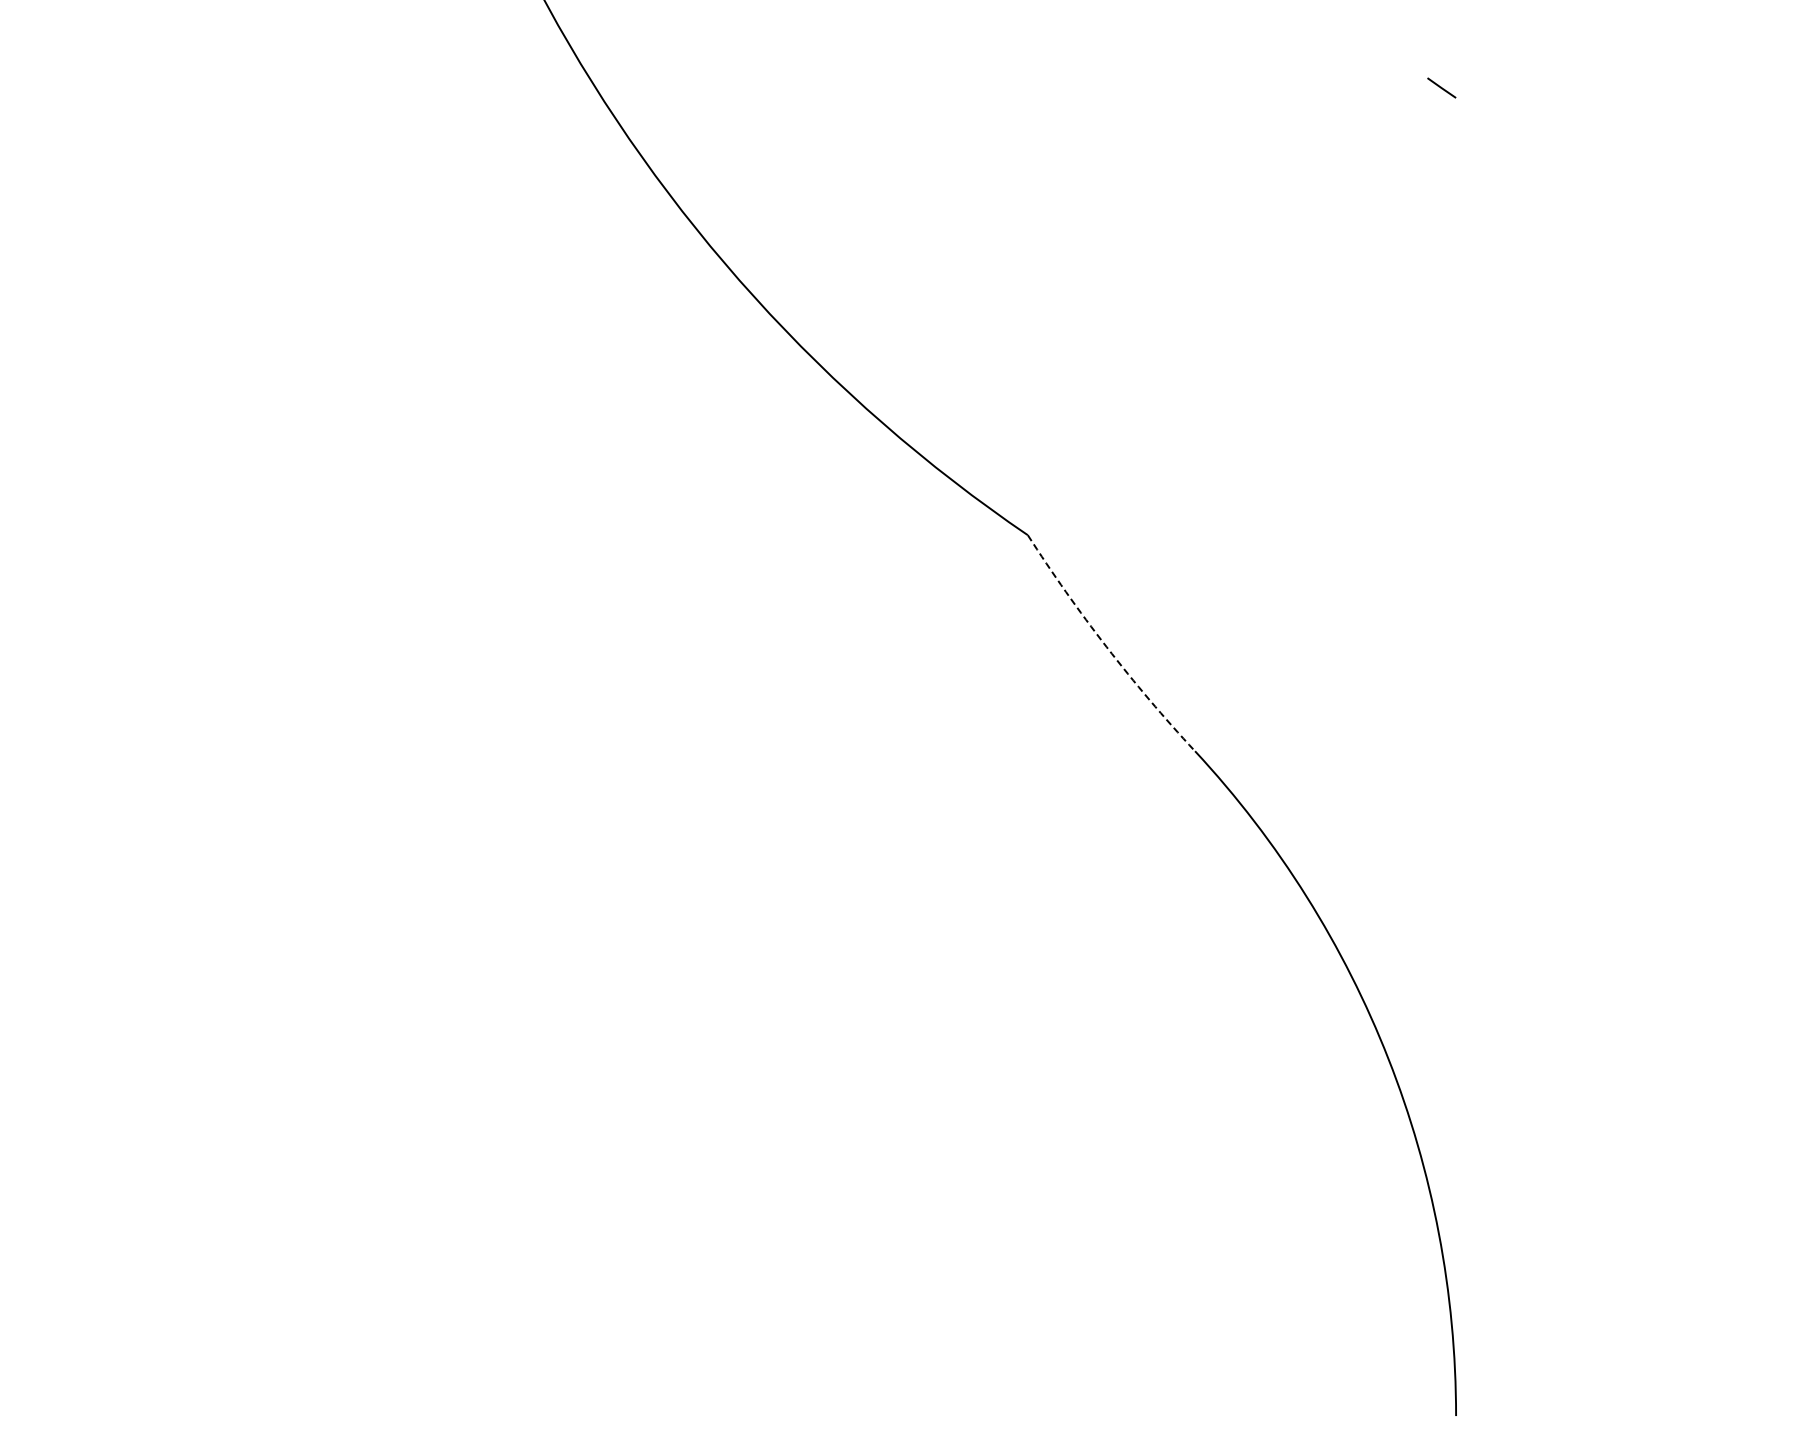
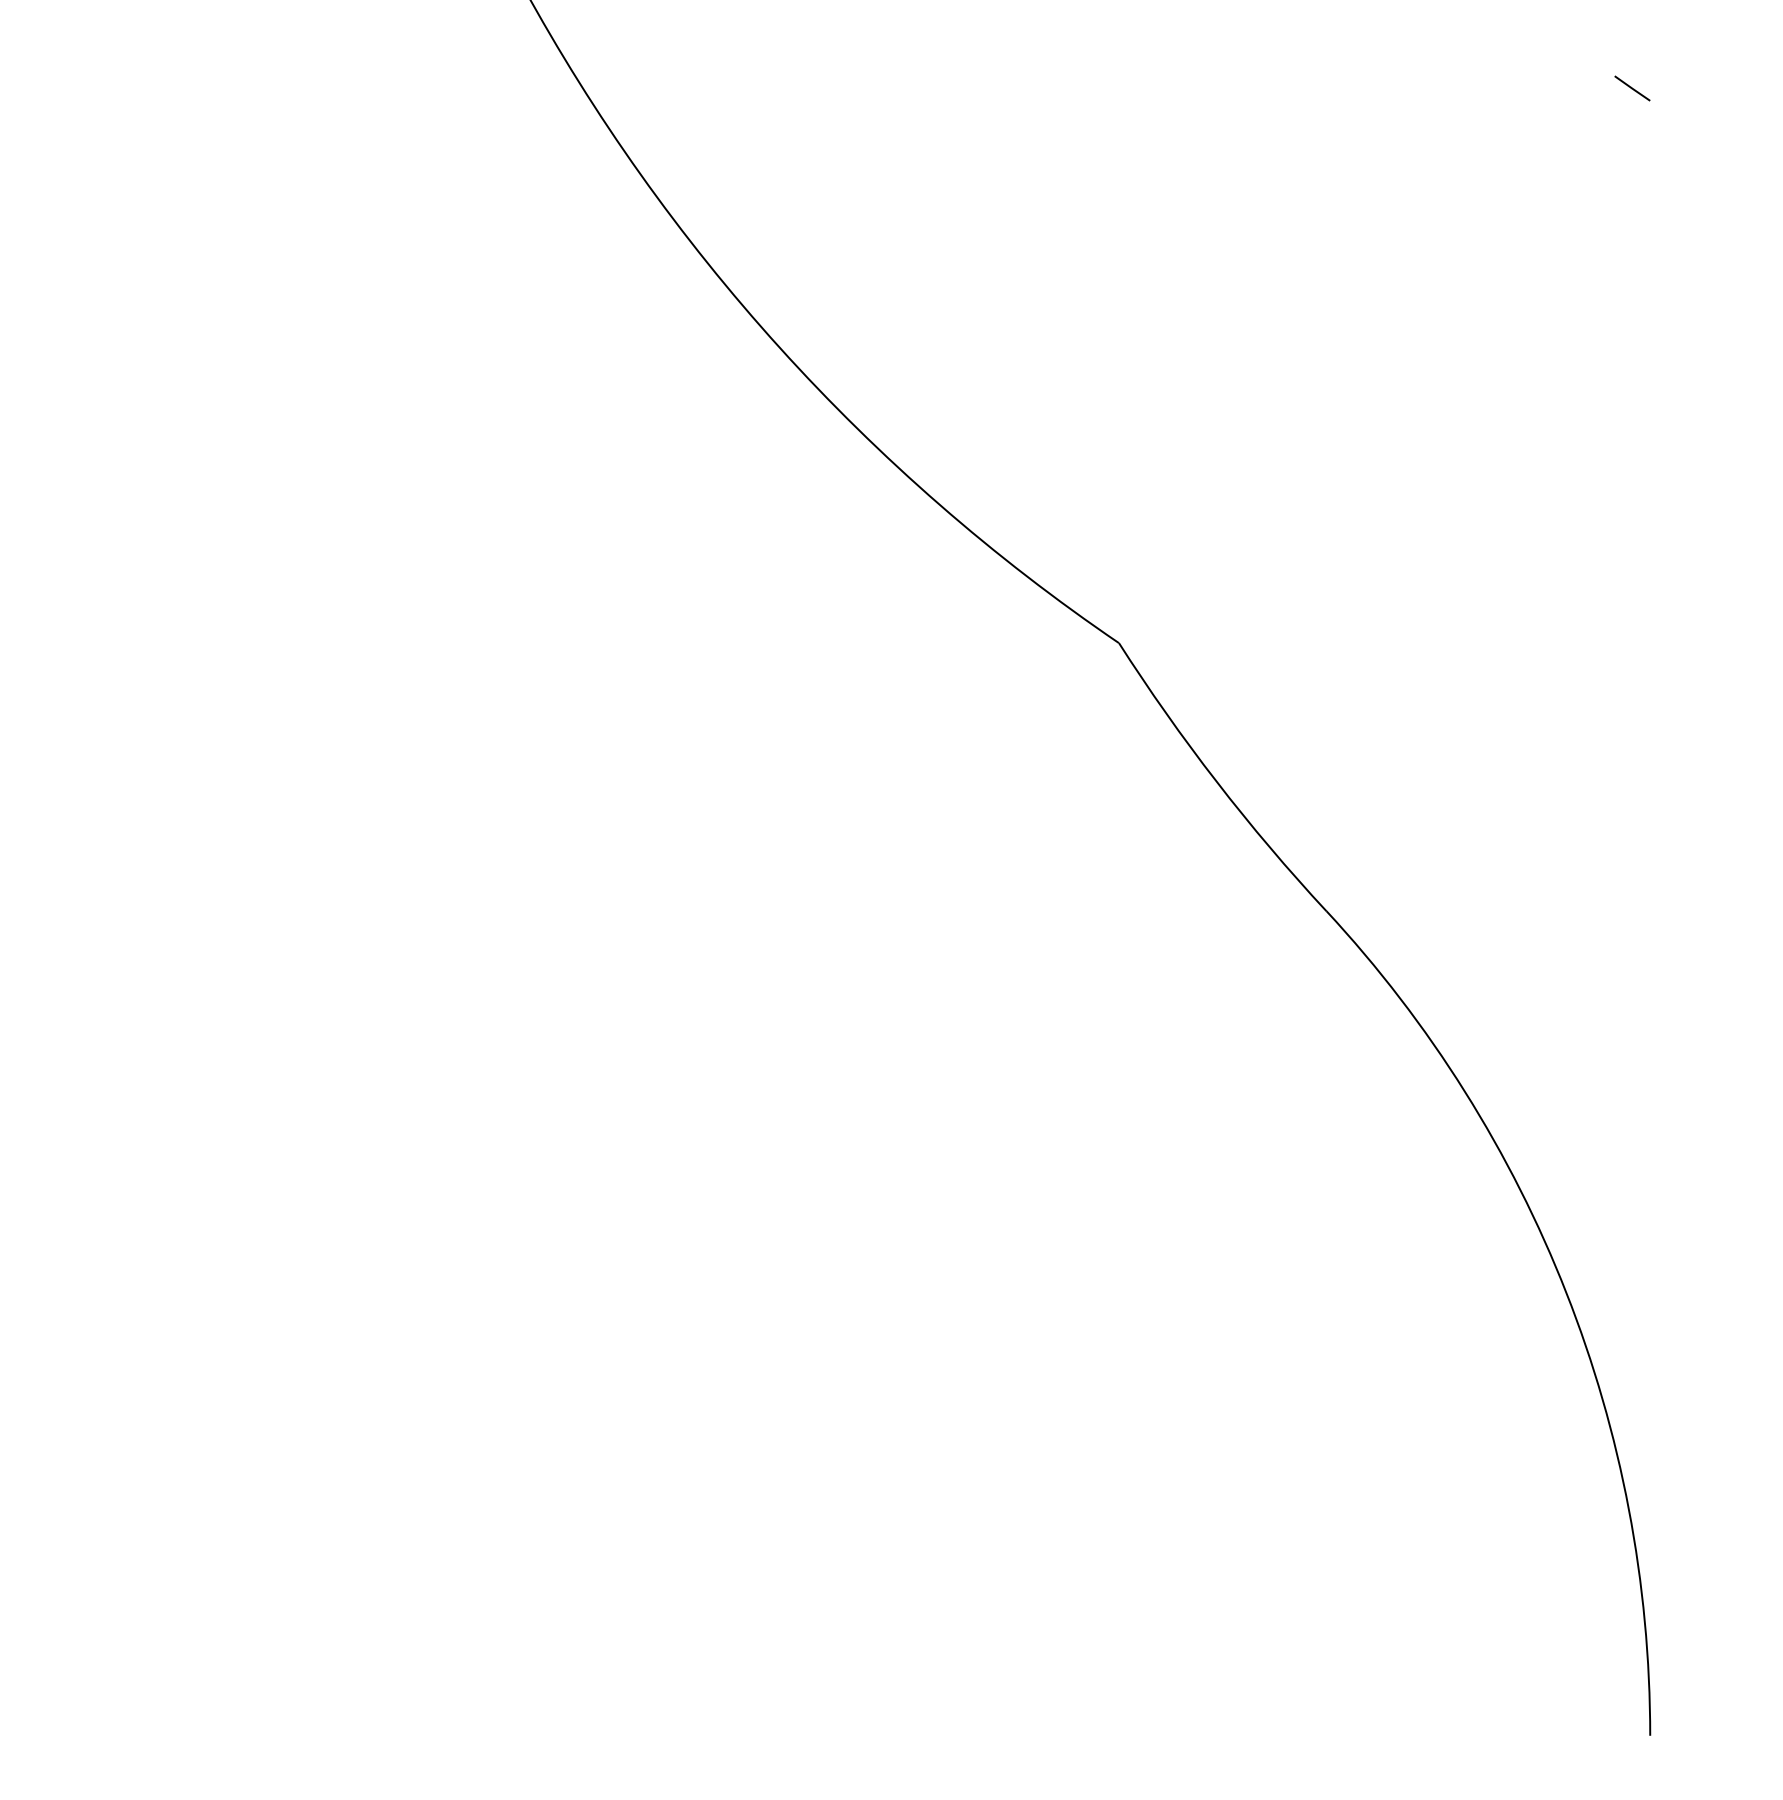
arc: (1106, 646) -> (1216, 781), dashed -> solid

